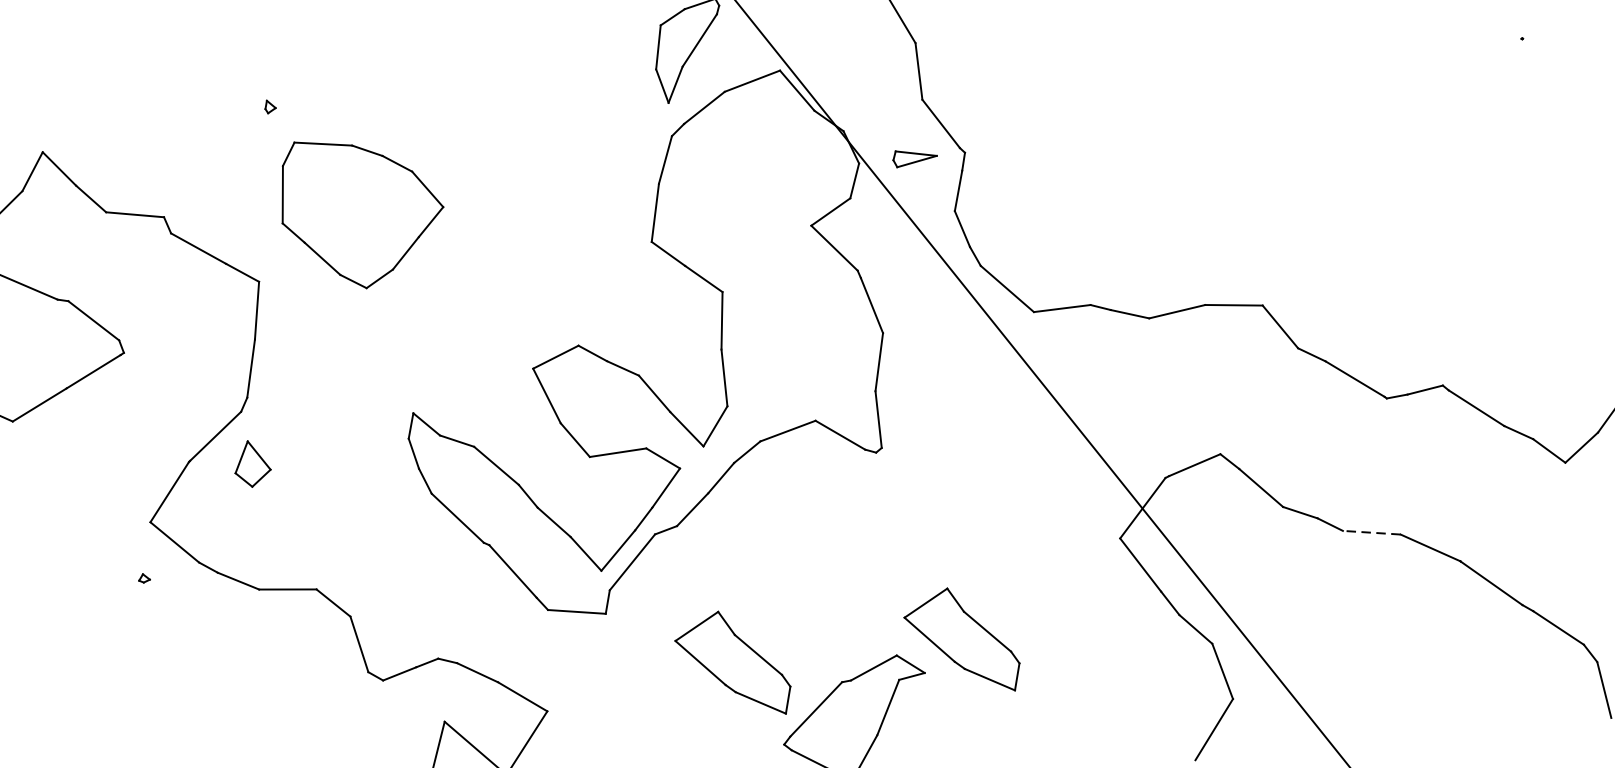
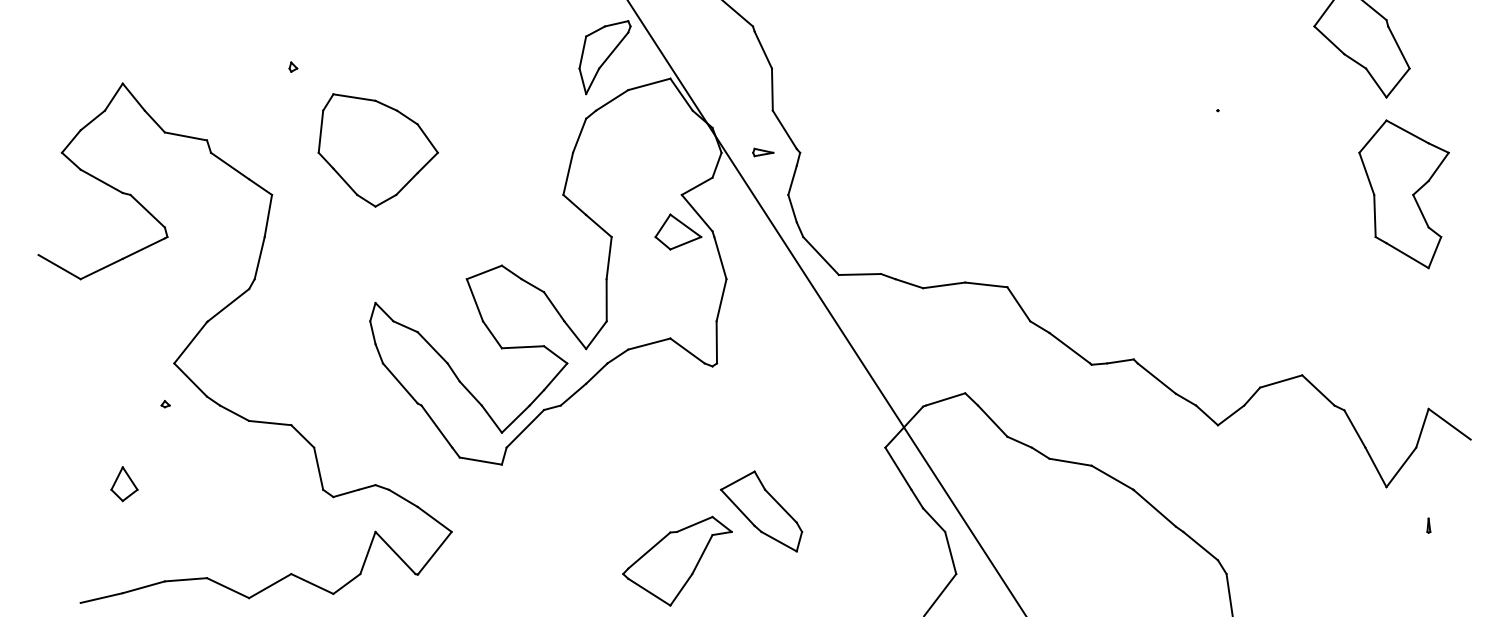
part: (915, 157) -> (763, 152), size x0.62
part: (361, 212) -> (377, 150), moved
part: (811, 275) -> (678, 231), added
part: (252, 464) -> (124, 484), moved
line: (1371, 533) -> (1070, 462), dashed -> solid
part: (732, 664) -> (591, 511), removed

